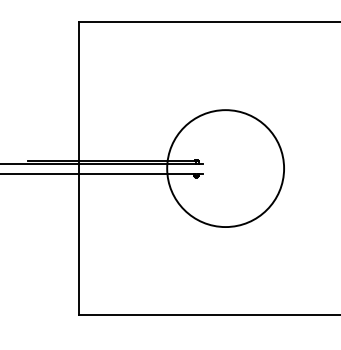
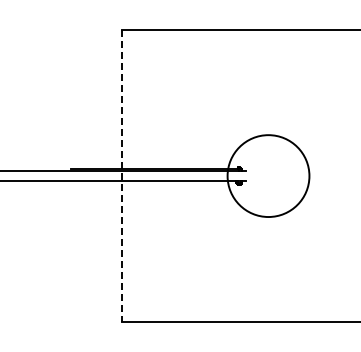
circle: (225, 168) -> (268, 175), size x0.7
line: (79, 169) -> (122, 176), solid -> dashed

